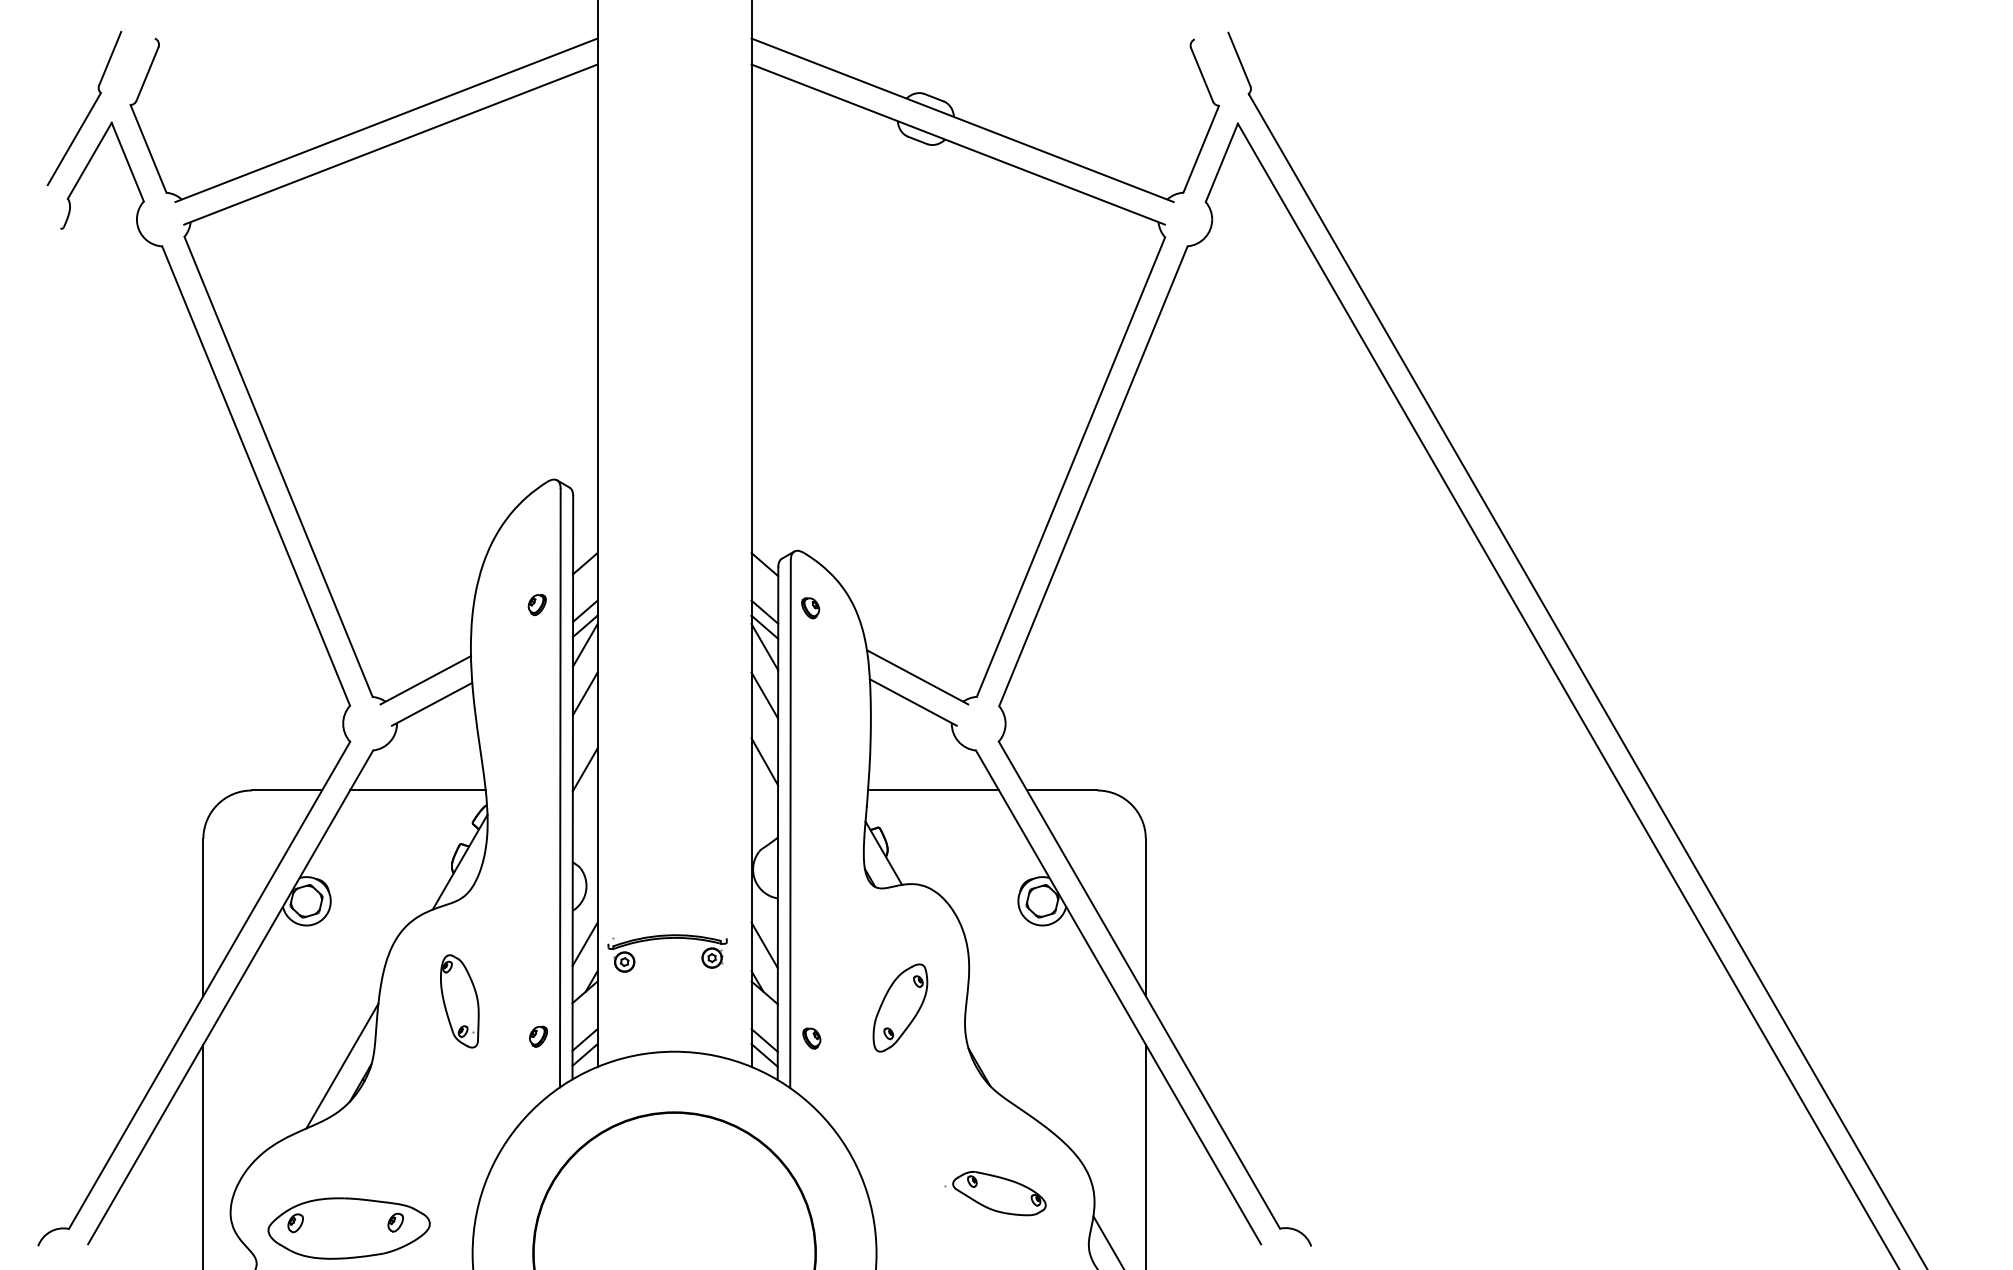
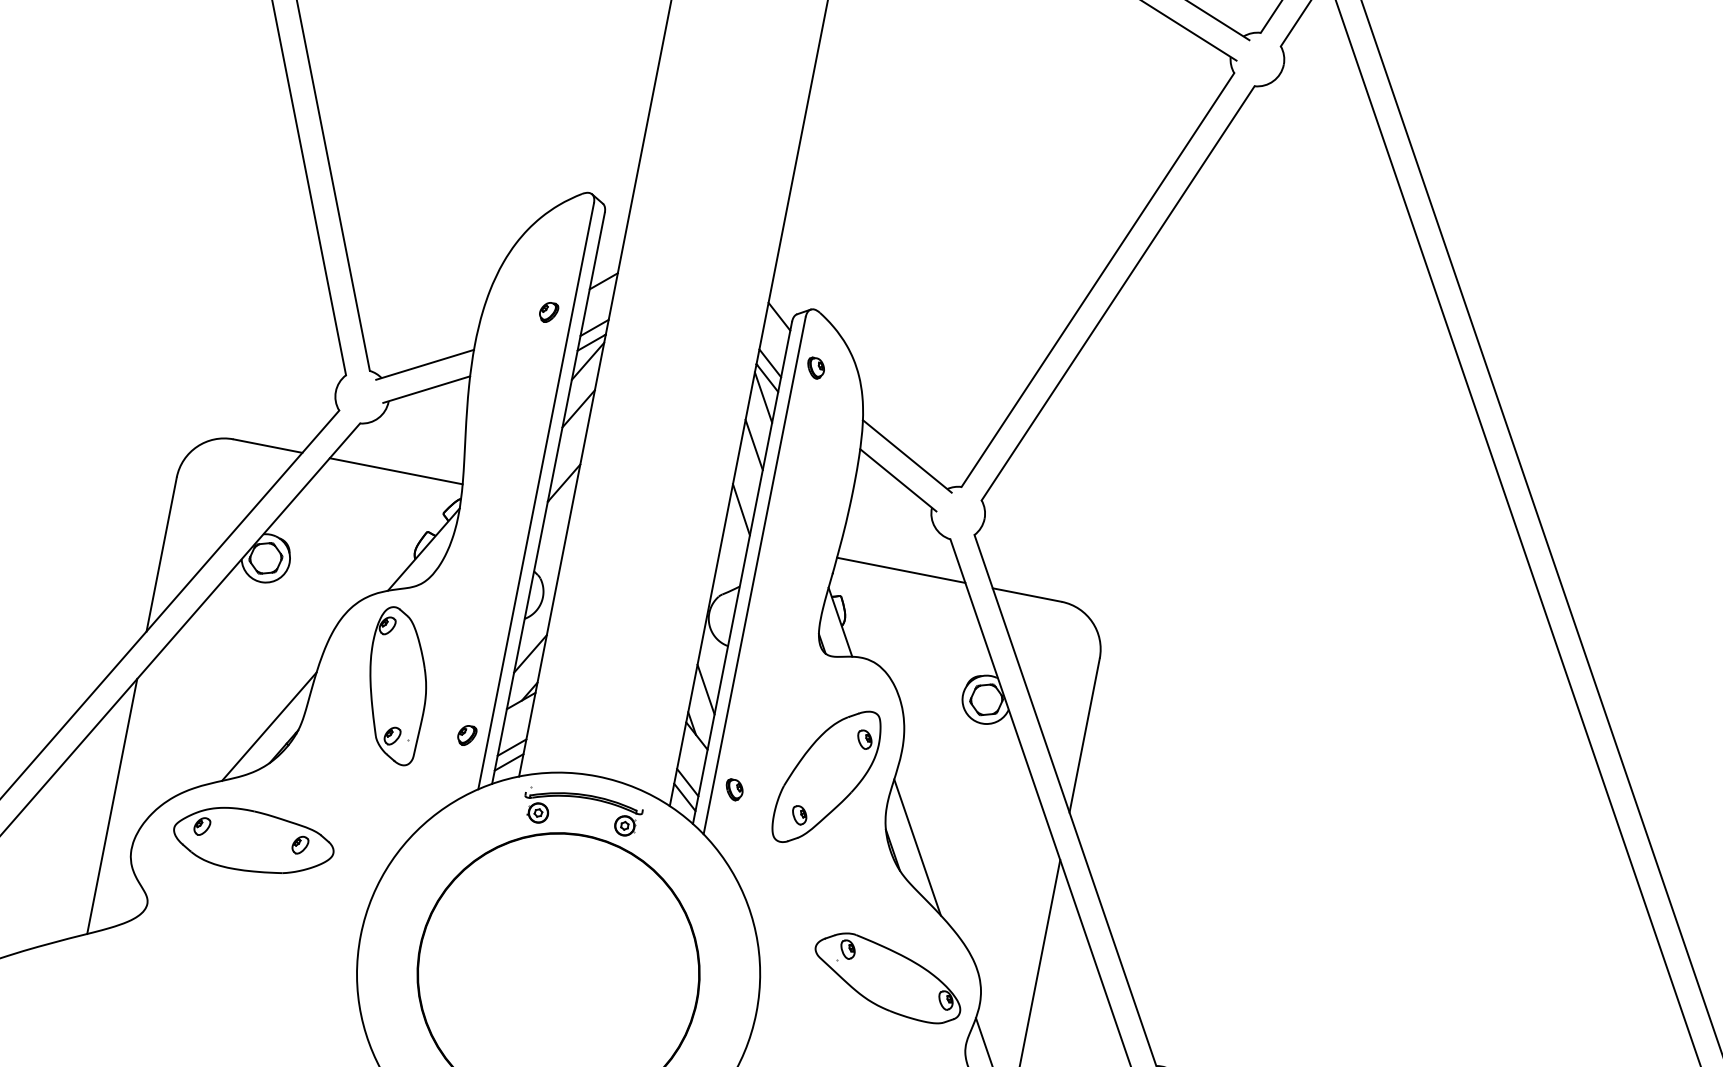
part: (666, 939) -> (583, 798), moved
part: (459, 1001) -> (396, 685), size x1.67
part: (900, 1007) -> (827, 776), size x1.67
line: (1003, 1059) -> (918, 847), added
part: (999, 1193) -> (888, 977), size x1.67
part: (348, 1228) -> (252, 841), moved

